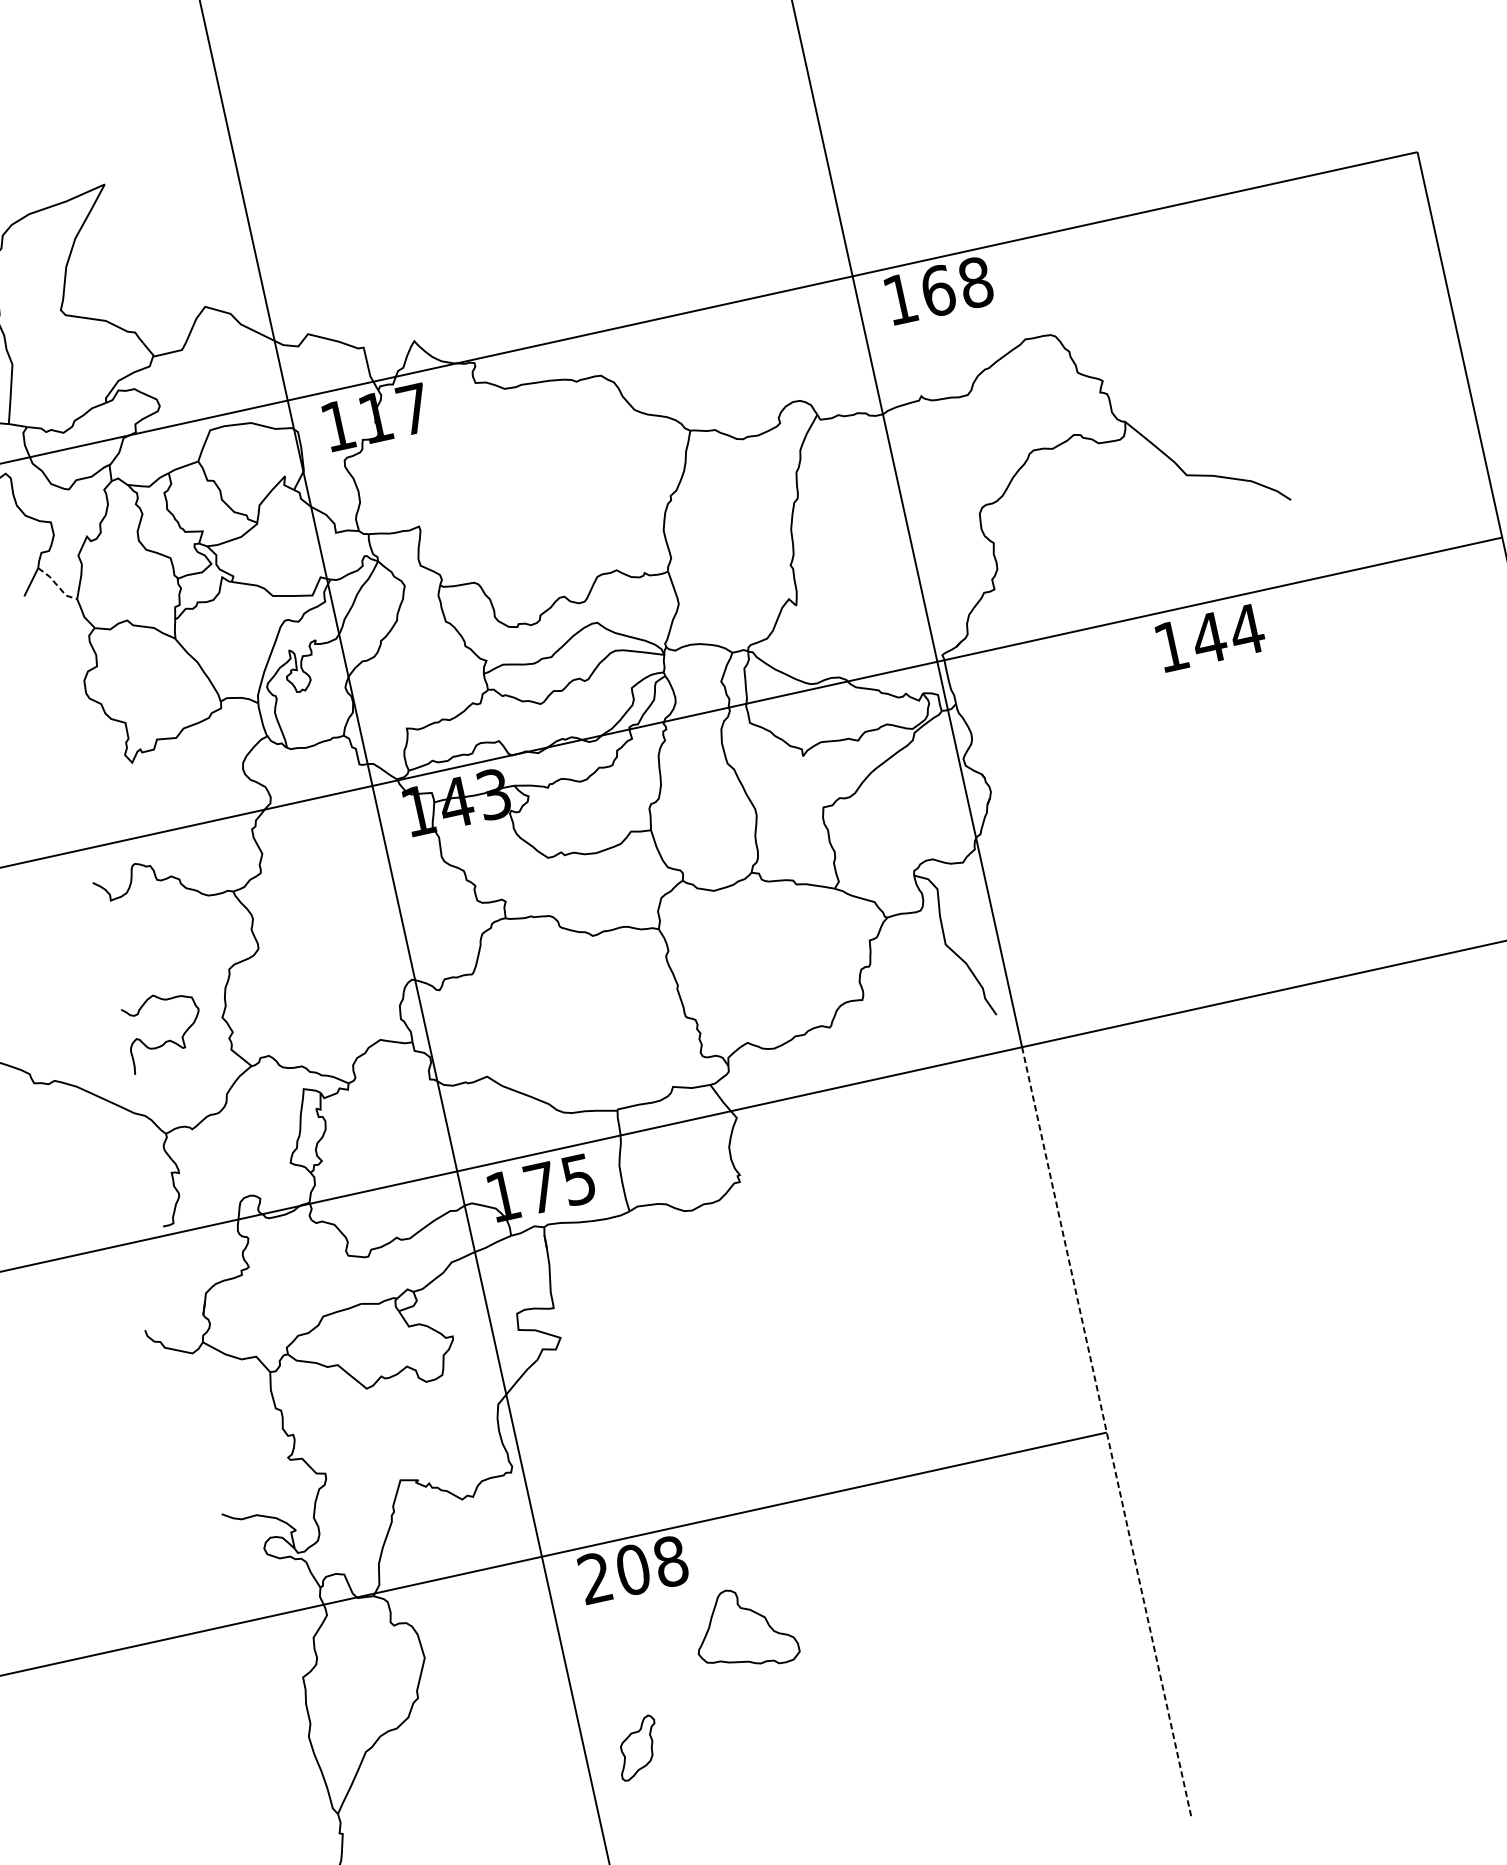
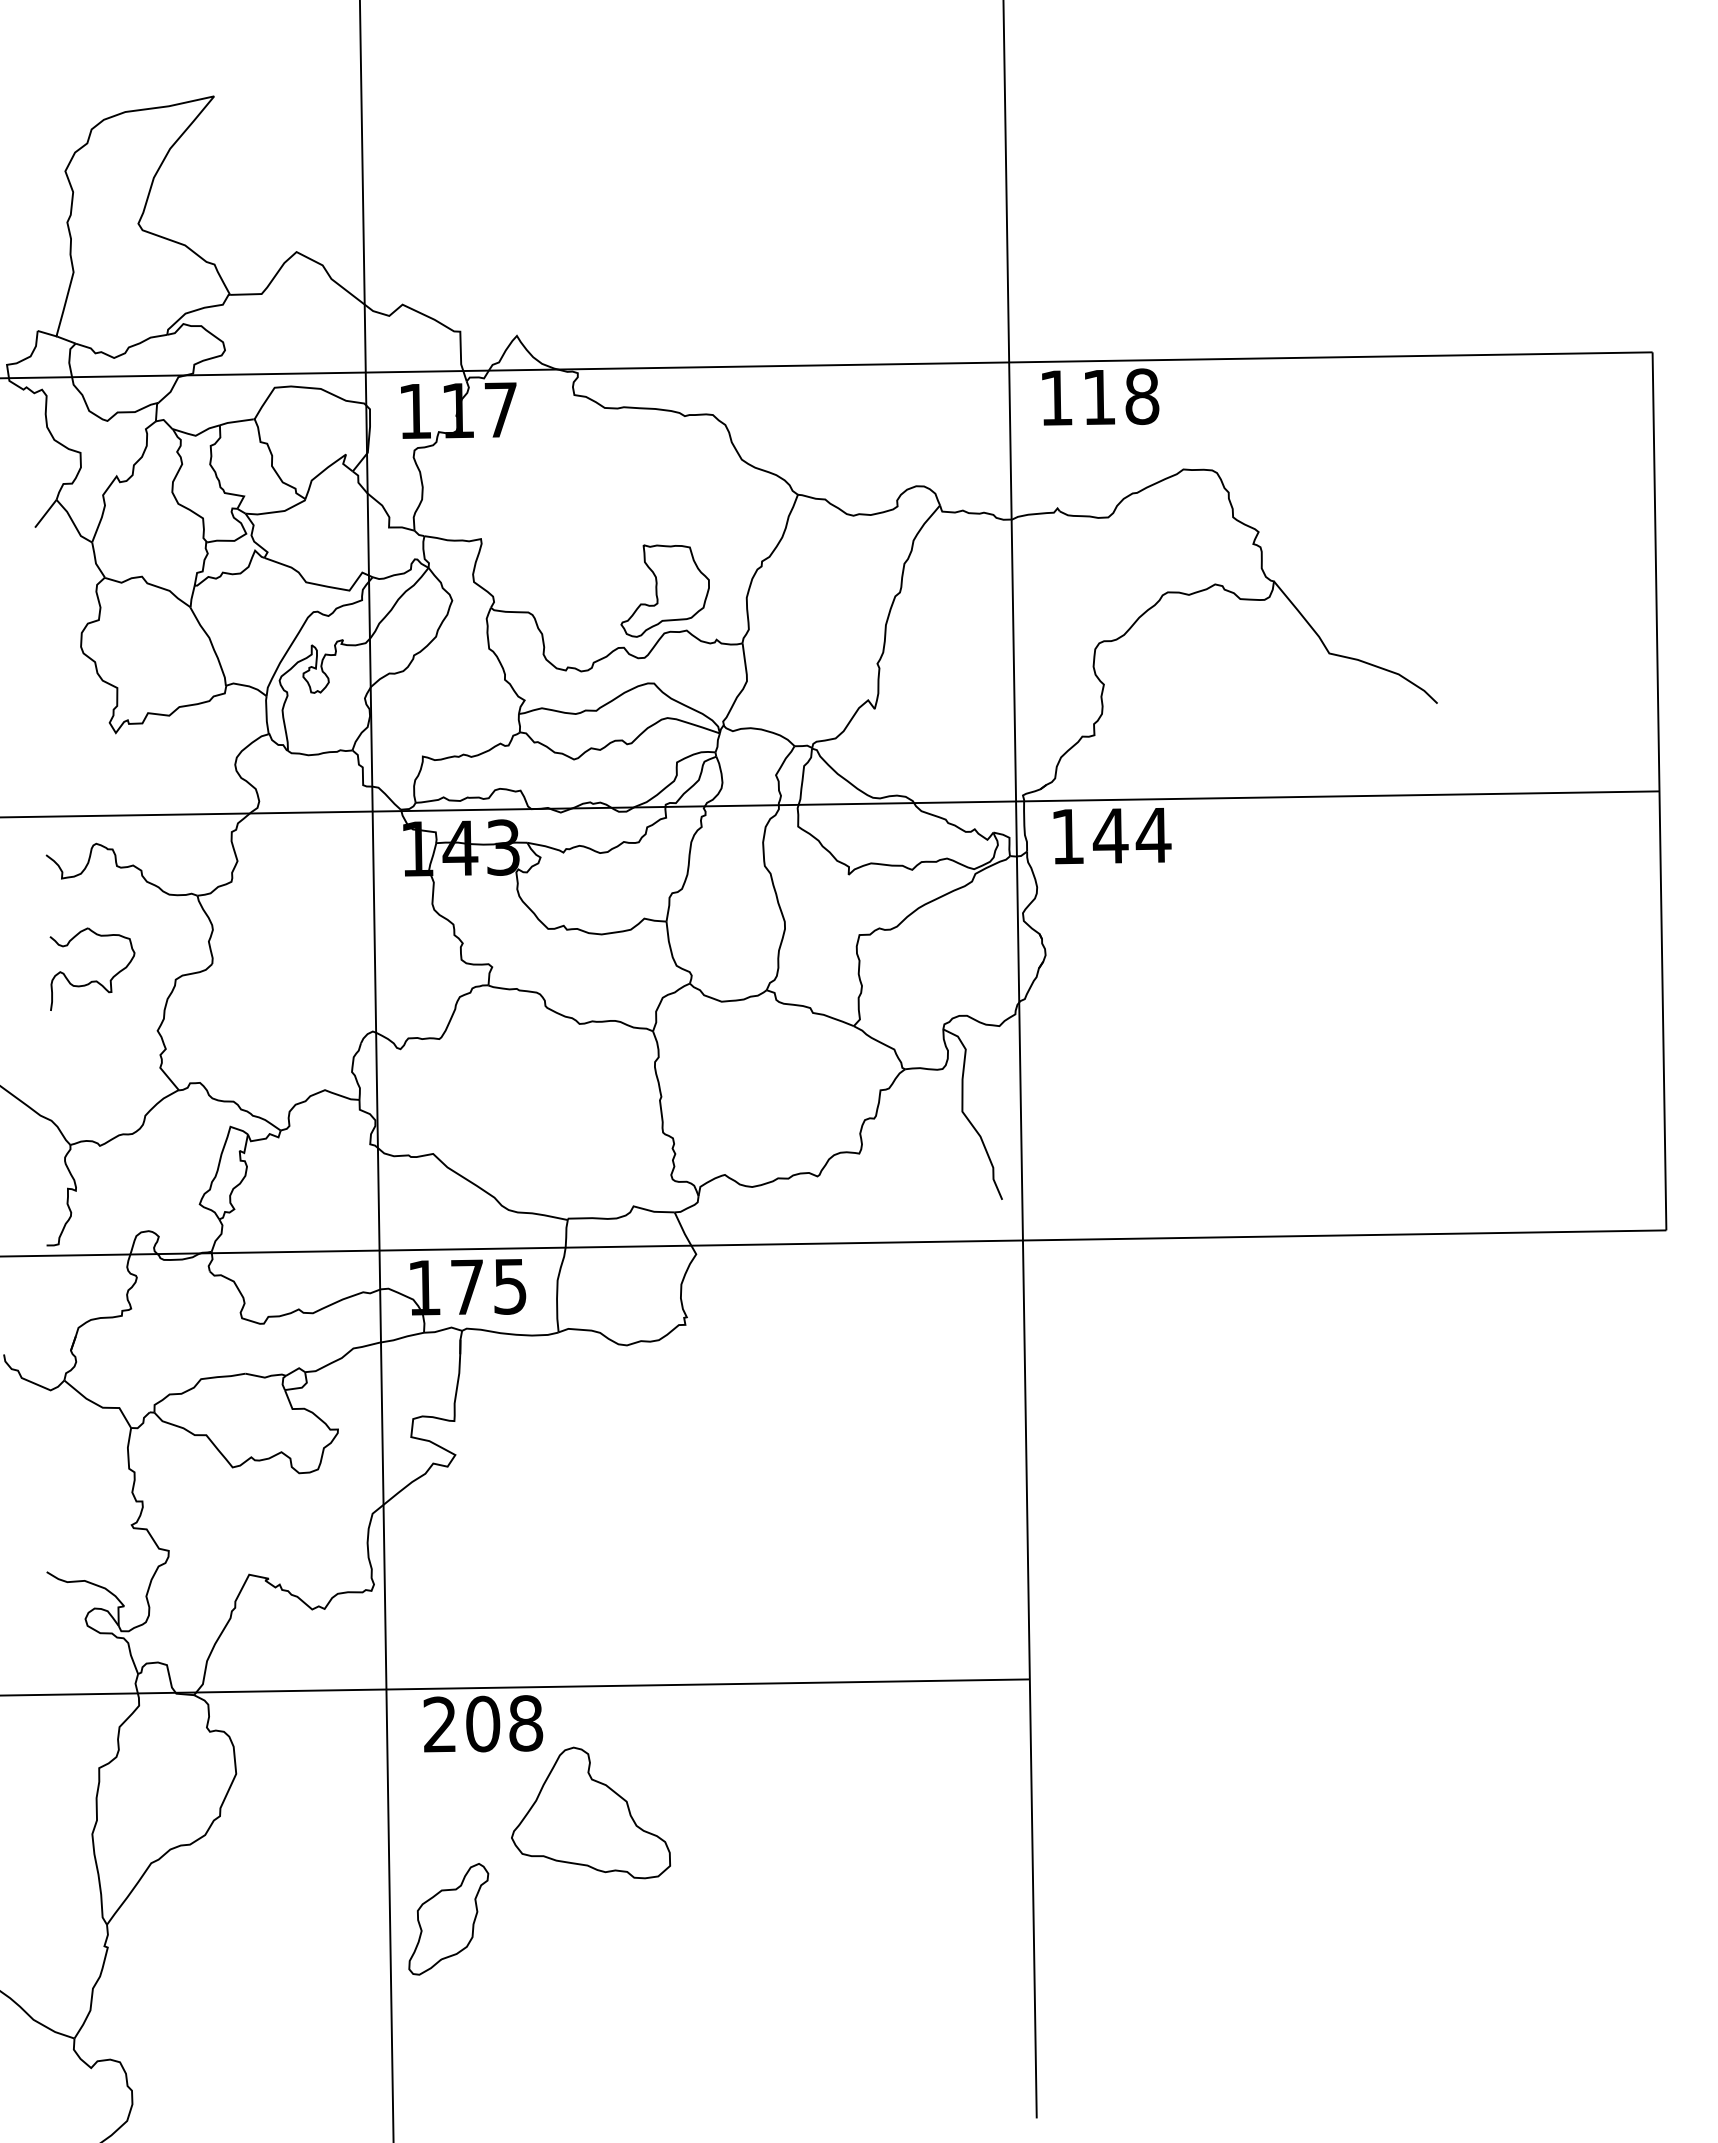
text: (938, 291) -> (1099, 397), 168 -> 118
part: (589, 538) -> (664, 590), added
line: (57, 585) -> (73, 523), dashed -> solid
text: (1210, 638) -> (1112, 836), moved
part: (166, 1040) -> (92, 980), moved
line: (1106, 1432) -> (1029, 1679), dashed -> solid
part: (744, 1628) -> (591, 1812), size x1.43
part: (637, 1748) -> (448, 1919), size x1.67

